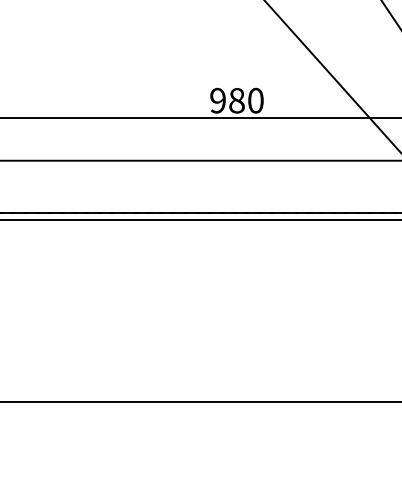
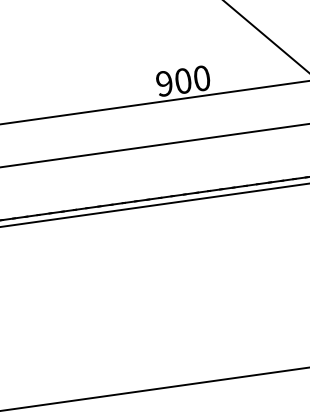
text: (236, 100) -> (182, 80), 980 -> 900

